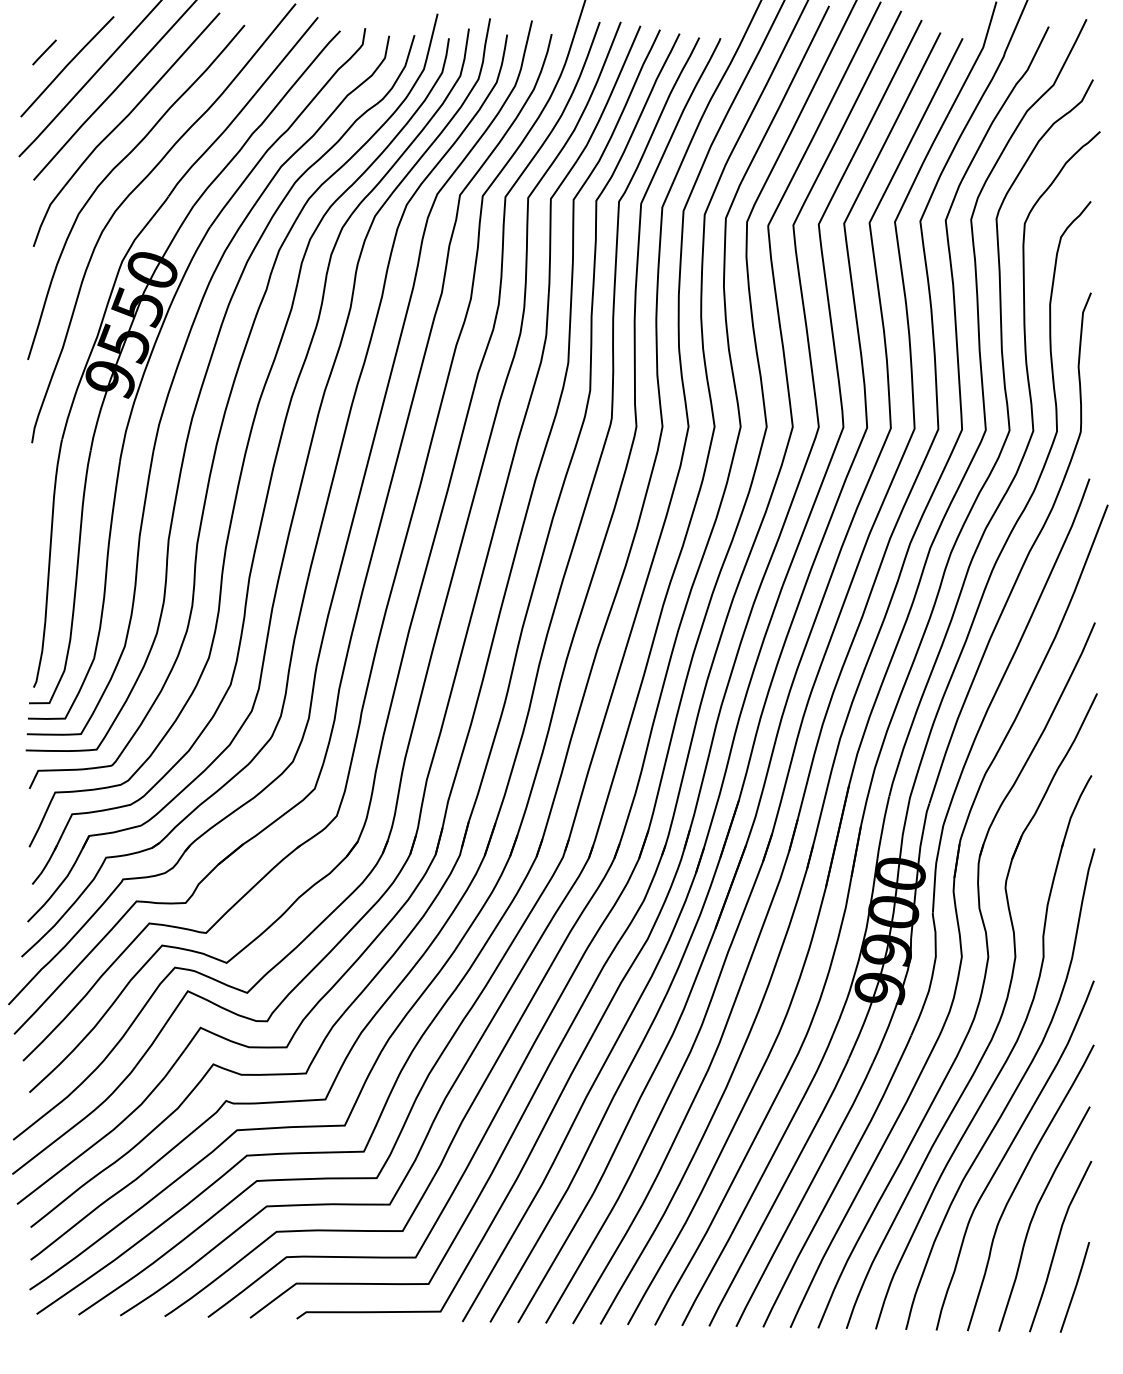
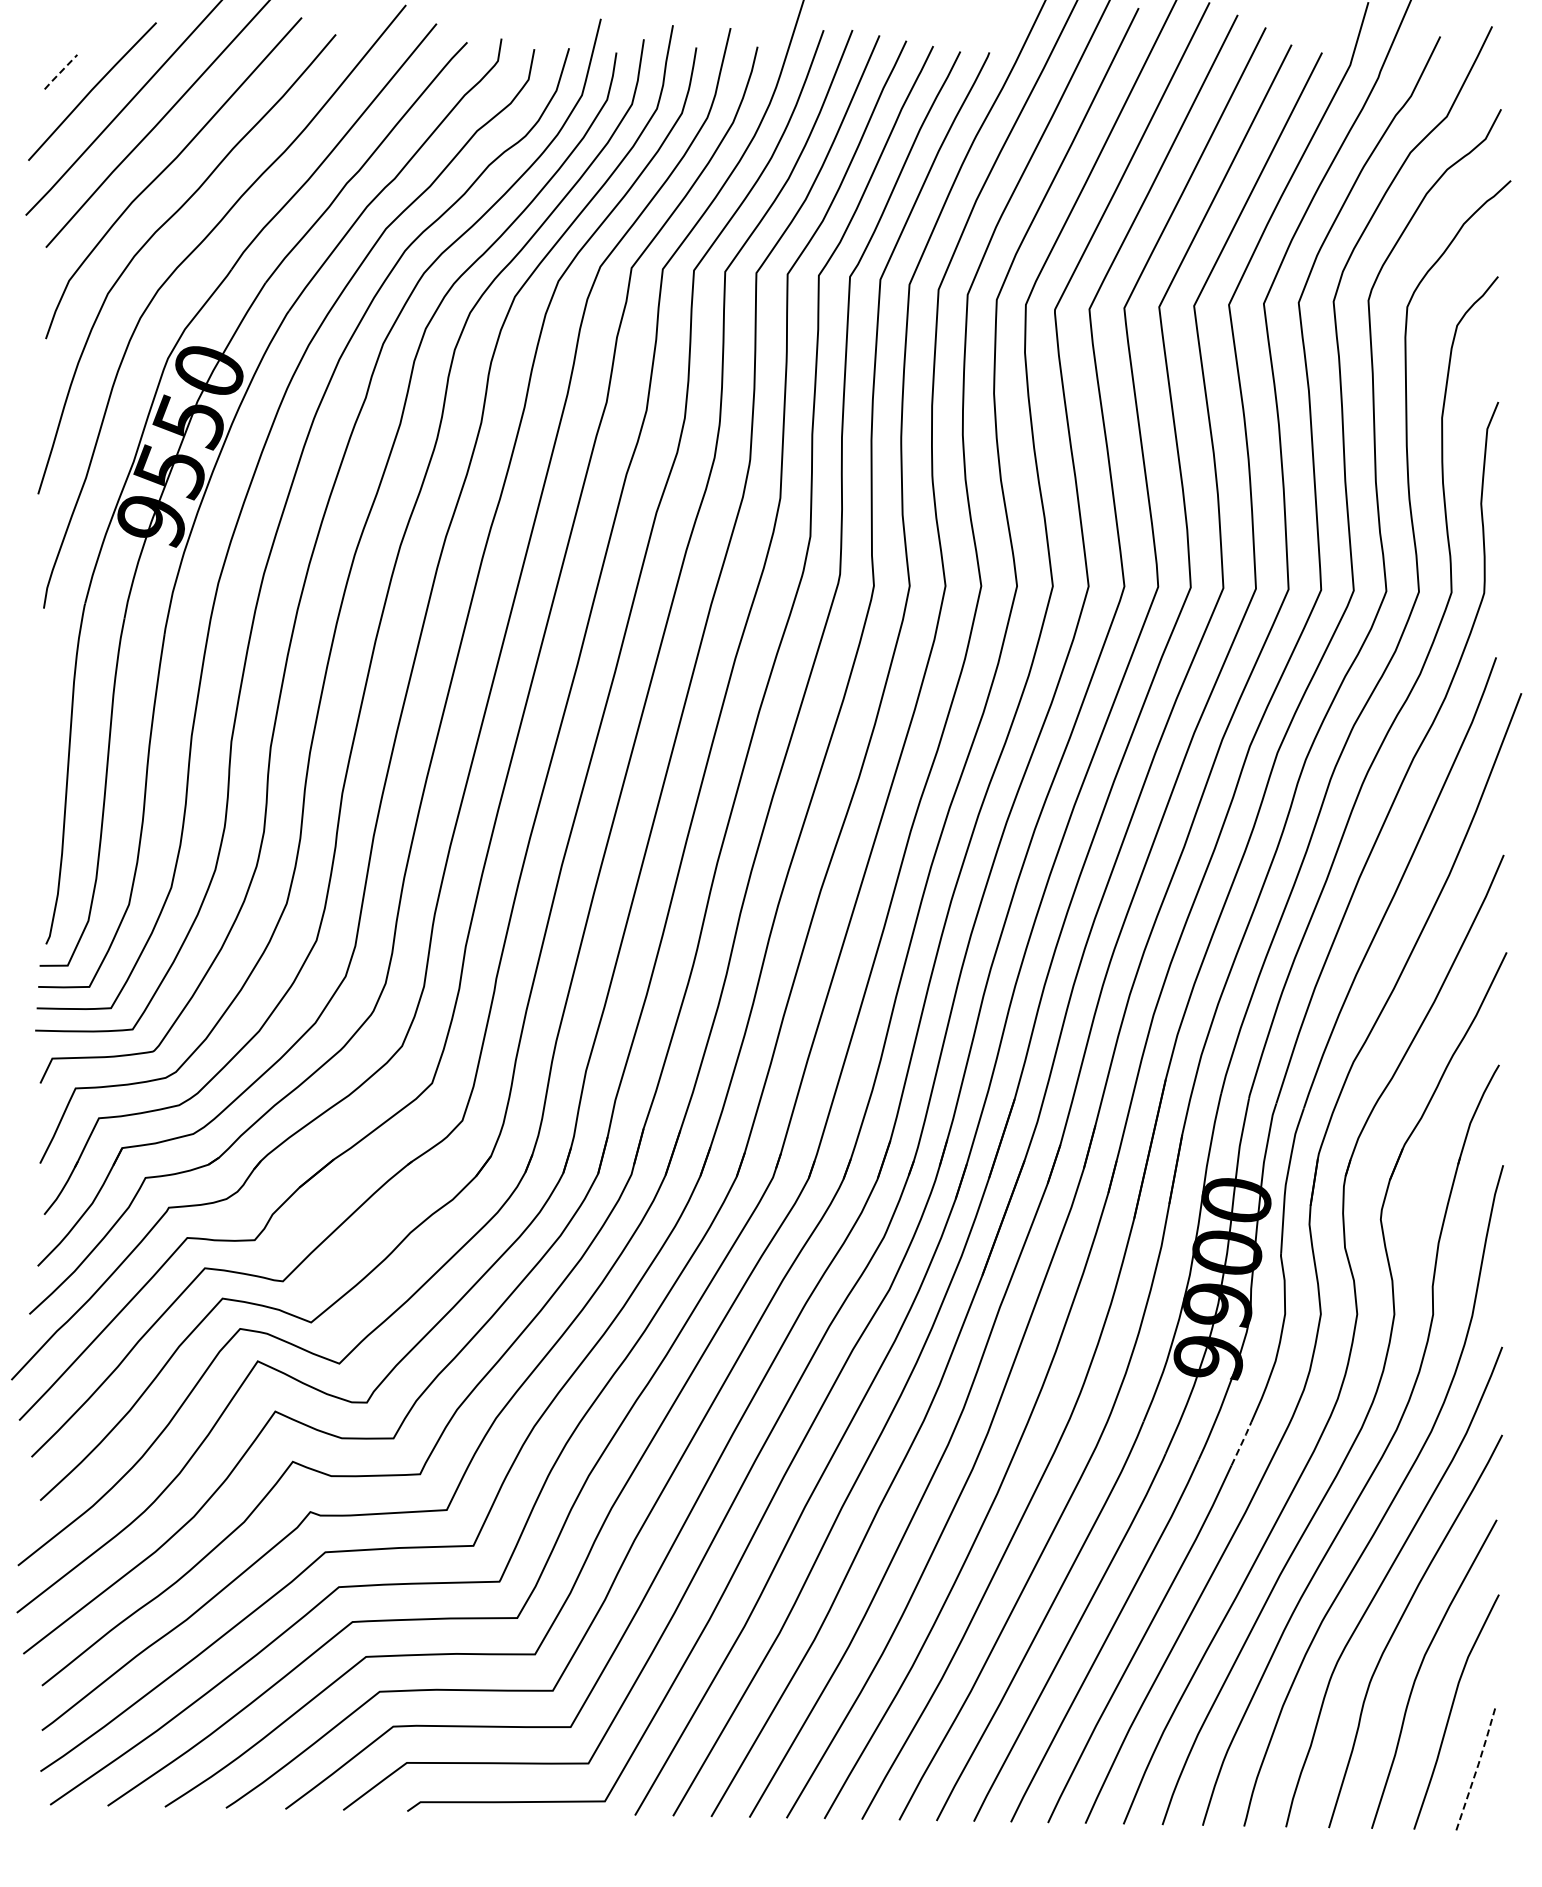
line: (44, 52) -> (60, 72), solid -> dashed
line: (904, 1051) -> (1241, 1443), solid -> dashed
line: (1075, 1286) -> (1477, 1766), solid -> dashed

